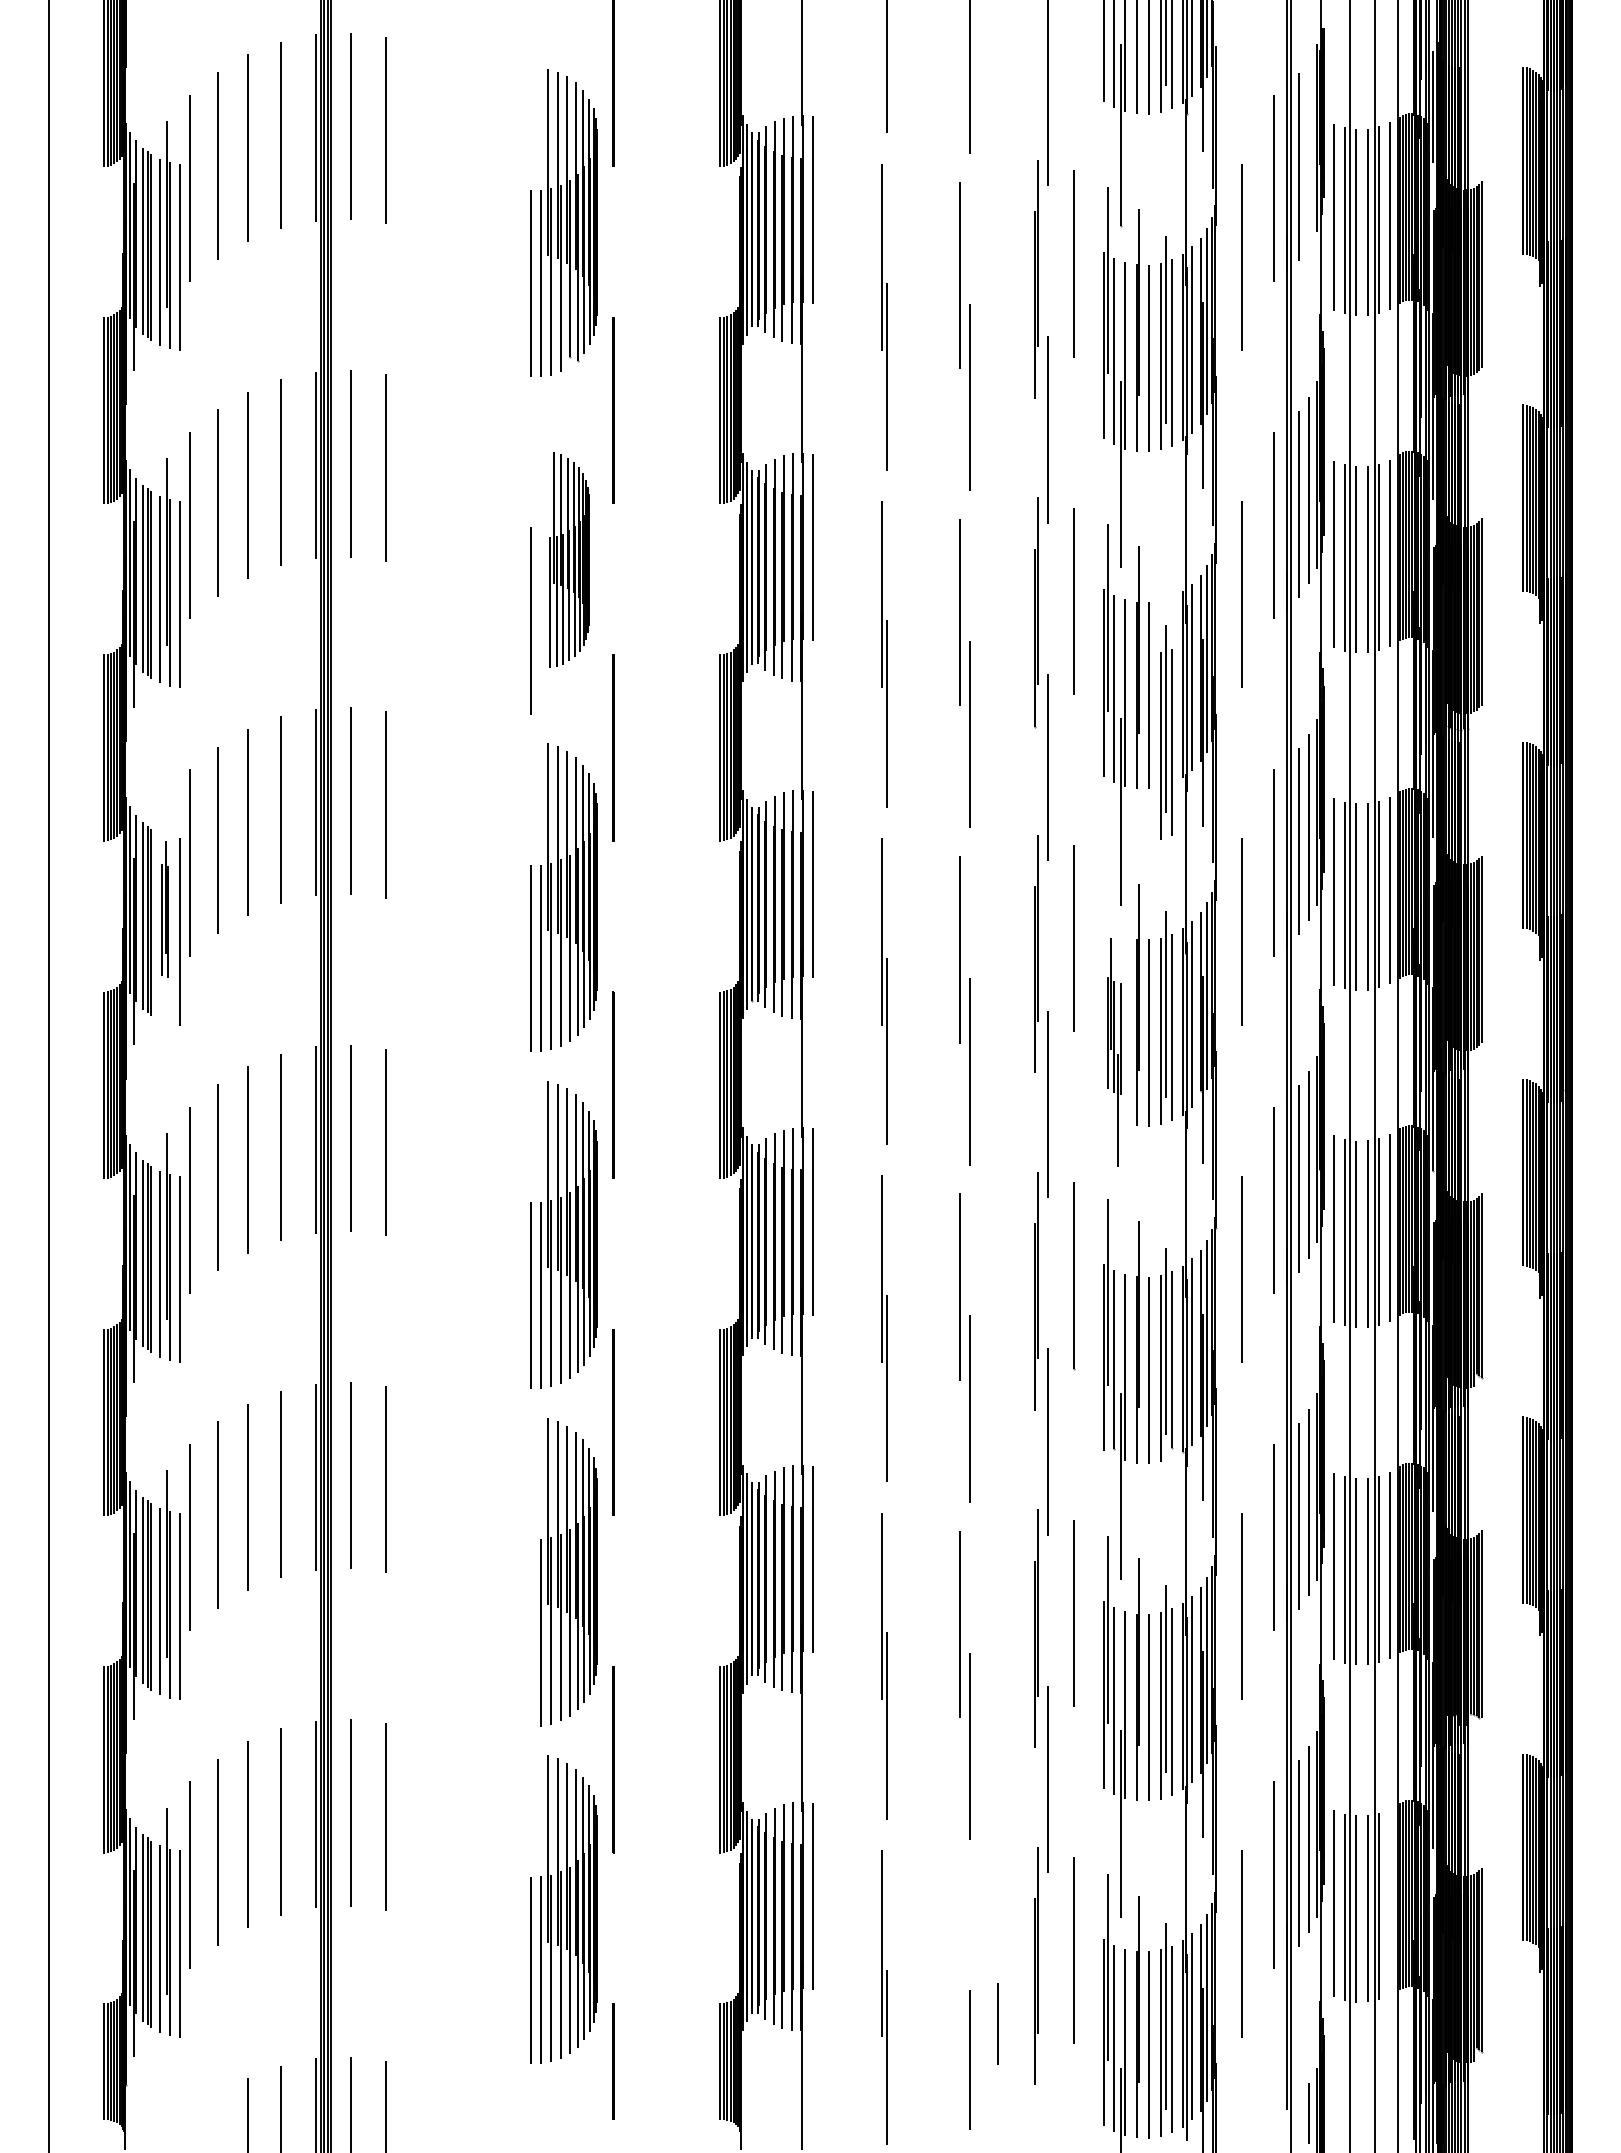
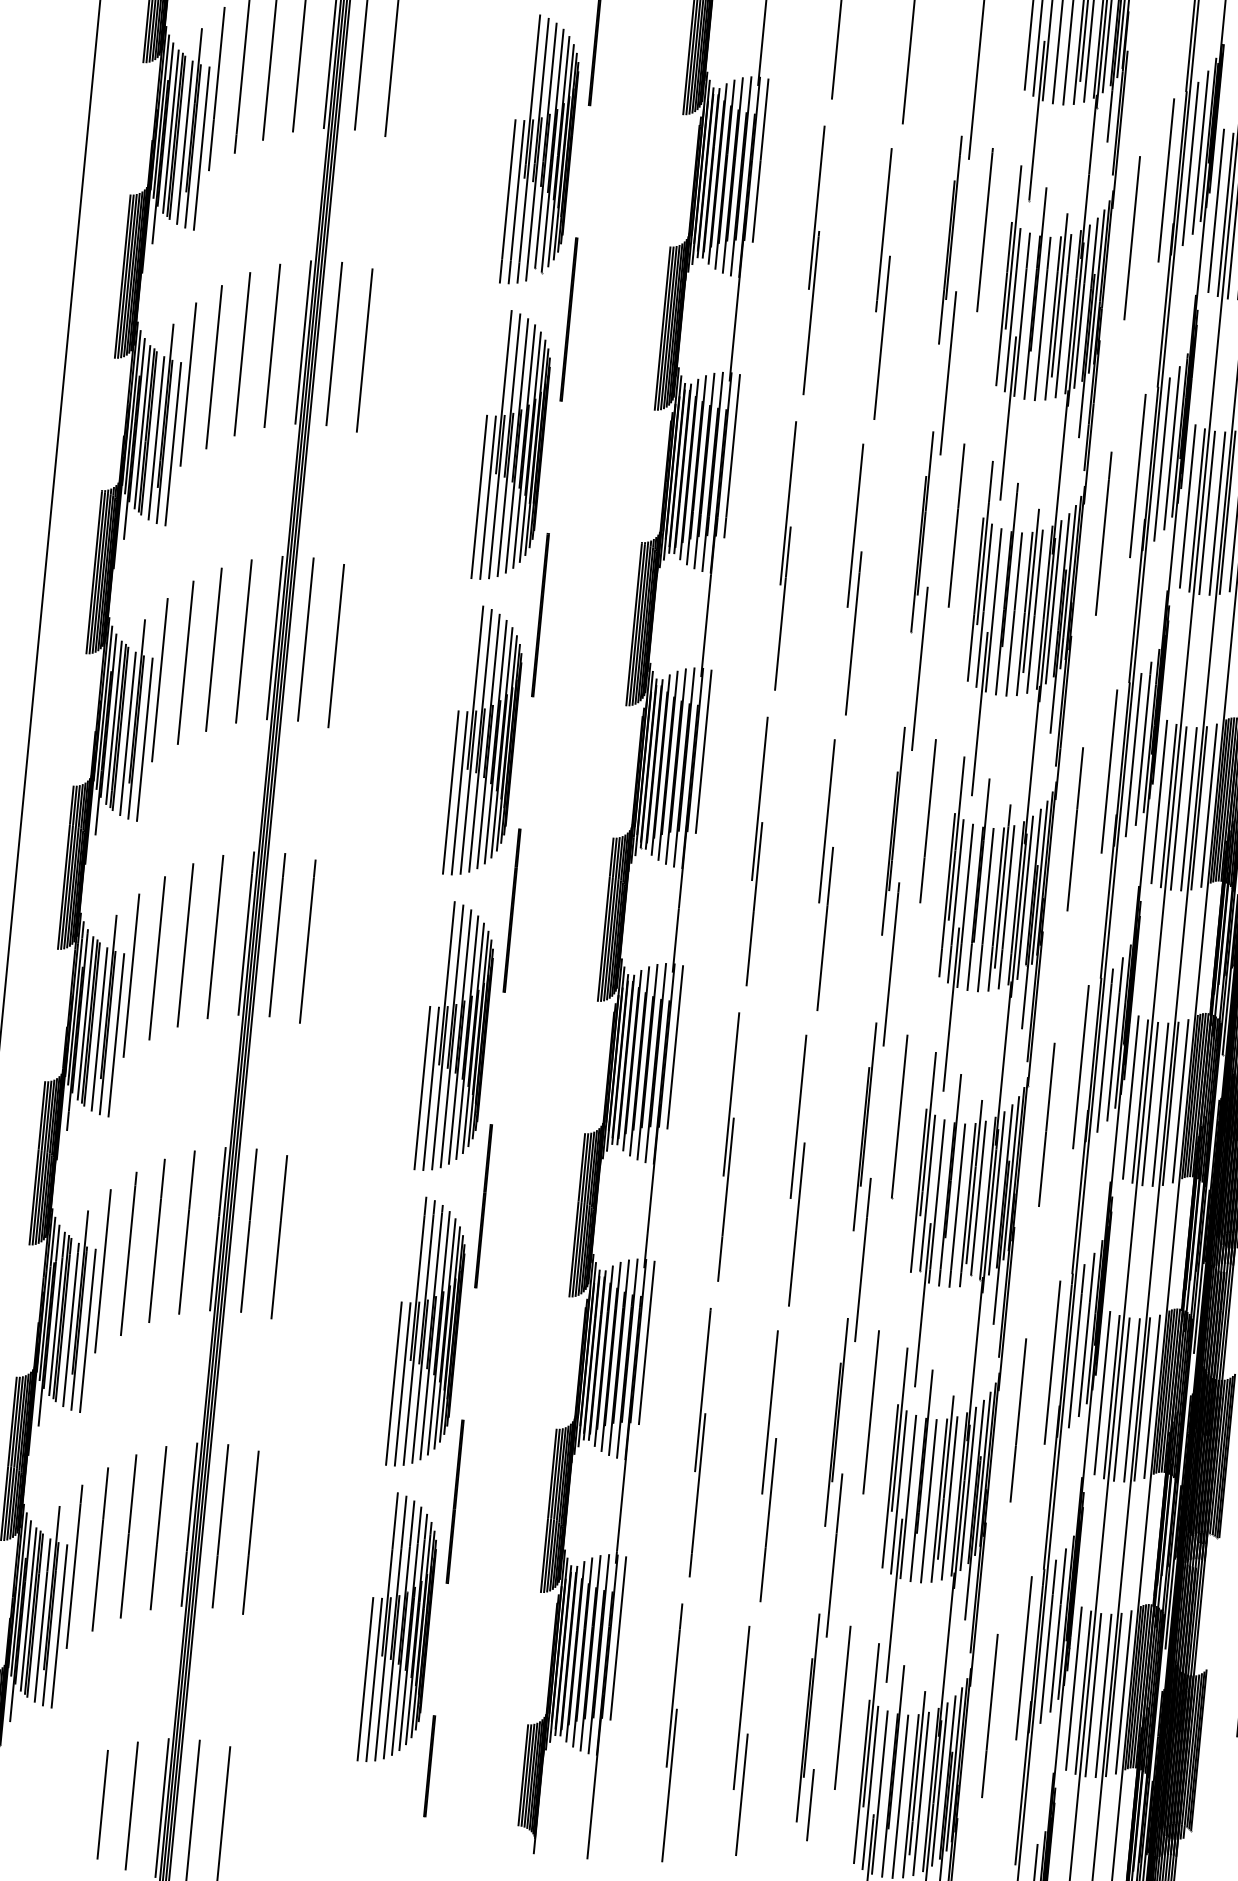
line: (1309, 152) -> (1200, 152), added
part: (568, 560) -> (516, 447), size x1.43
part: (1166, 732) -> (1030, 602), moved
part: (164, 909) -> (133, 718), size x1.67
part: (1114, 1052) -> (953, 924), size x1.67
line: (530, 1632) -> (393, 1383), added
line: (1390, 1902) -> (1123, 1692), added
line: (959, 1961) -> (741, 1707), added
line: (997, 2023) -> (809, 1804), moved

